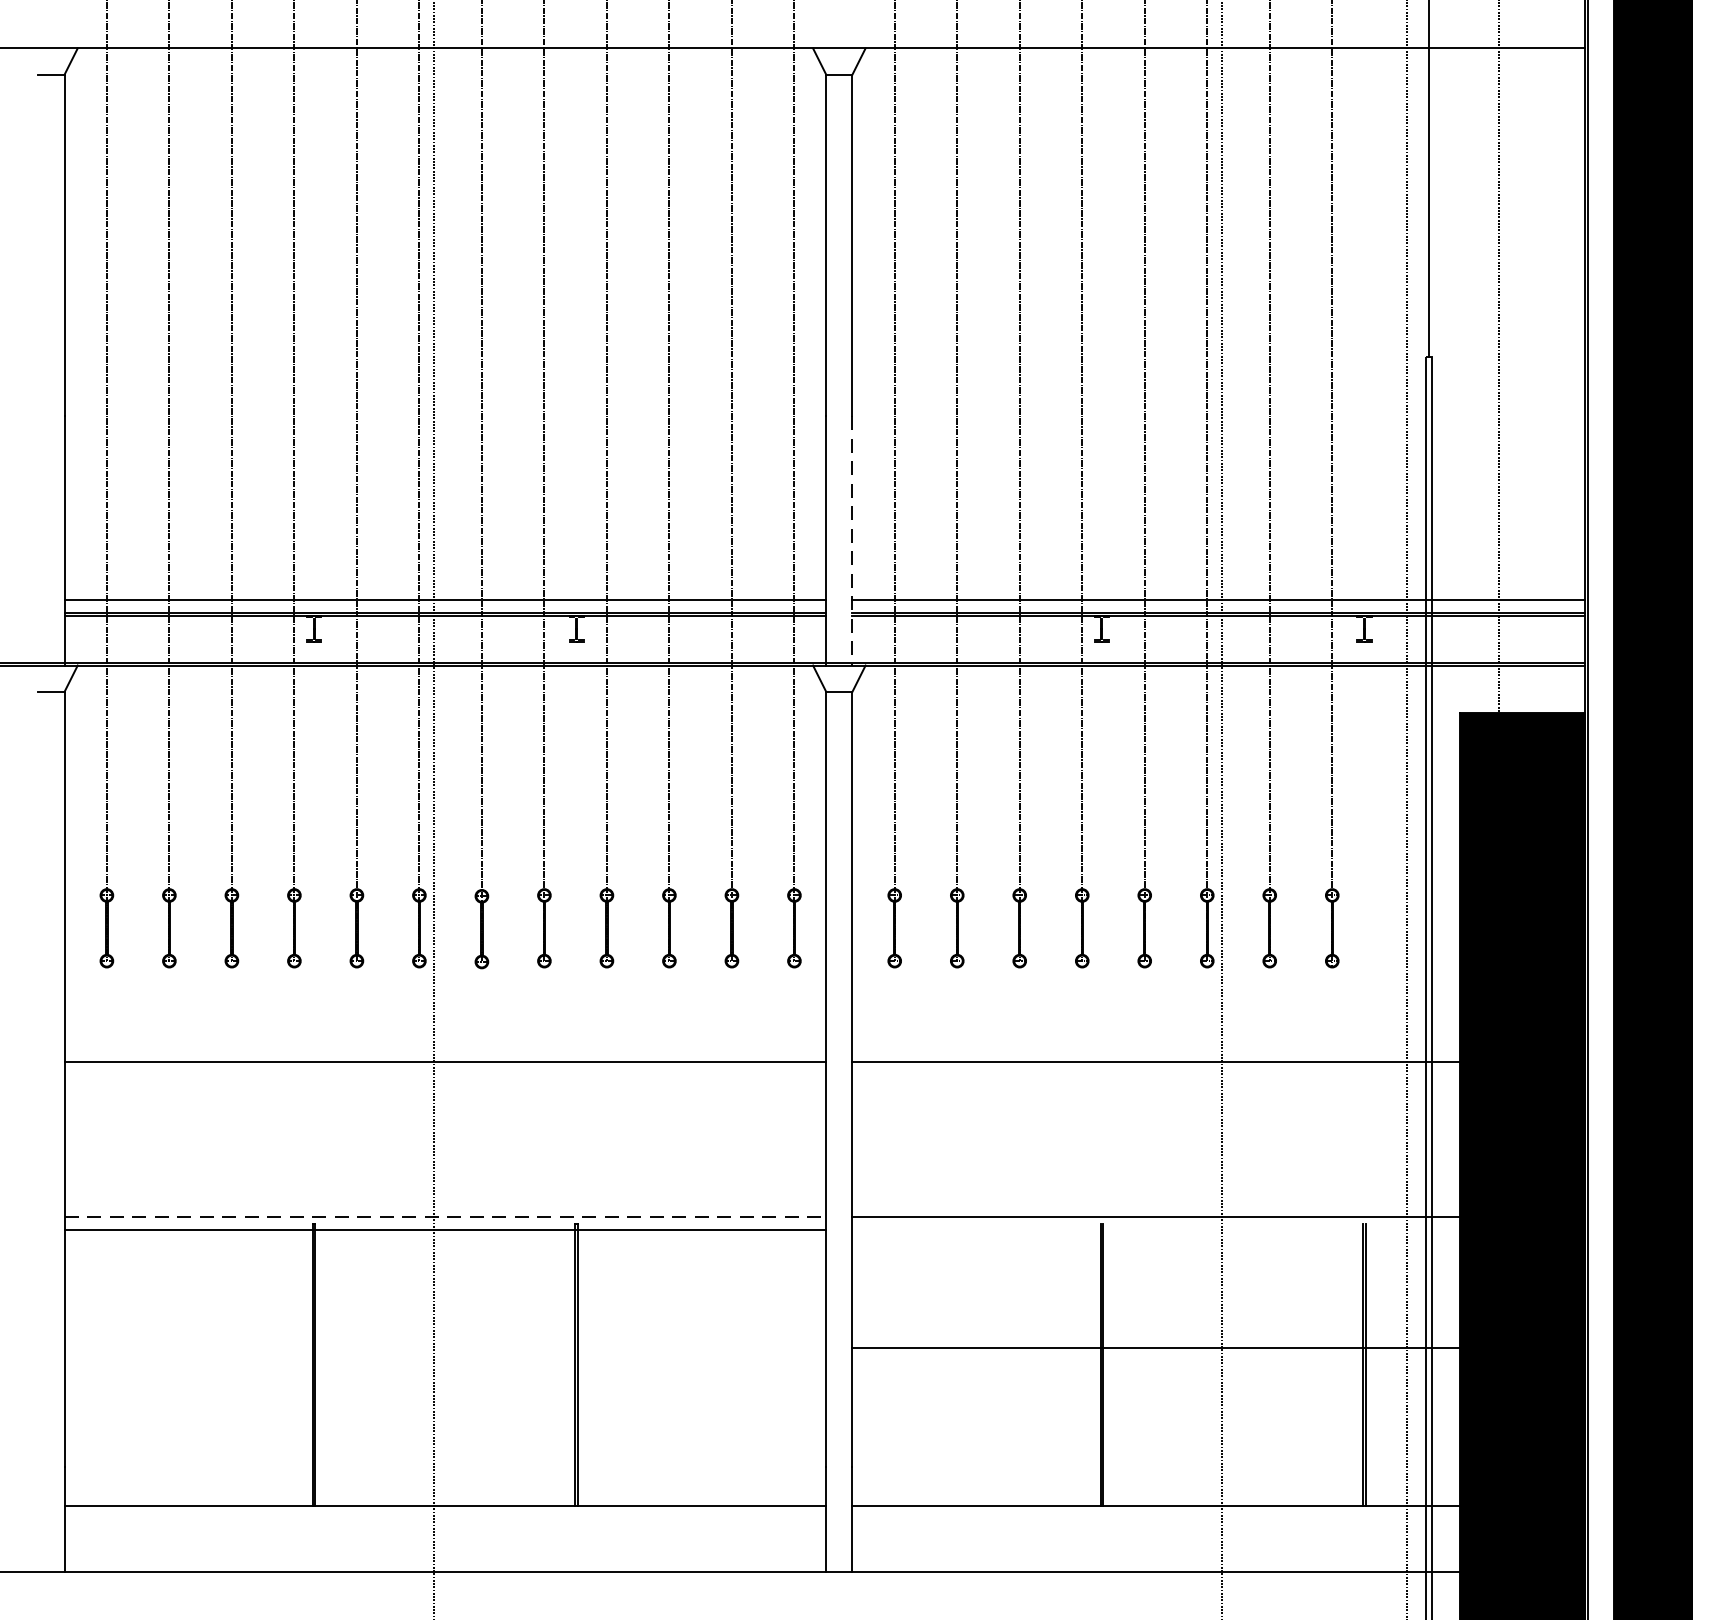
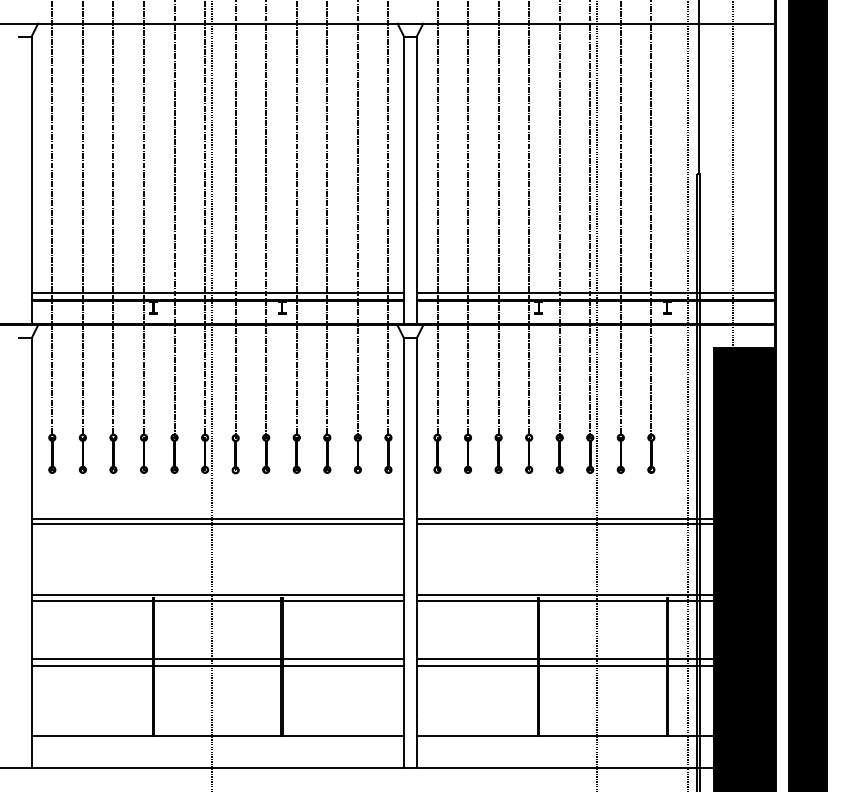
line: (851, 541) -> (416, 264), dashed -> solid
line: (444, 1072) -> (217, 524), added
line: (1154, 1072) -> (564, 524), added
line: (446, 1216) -> (218, 594), dashed -> solid
line: (1154, 1230) -> (564, 601), added
line: (444, 1349) -> (217, 659), added
line: (444, 1361) -> (217, 665), added
line: (1154, 1361) -> (564, 665), added

